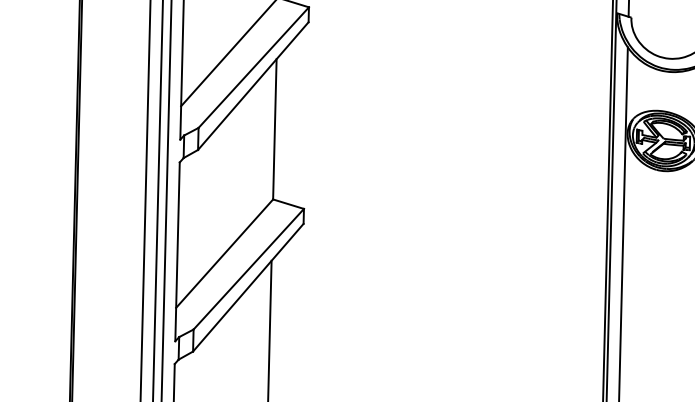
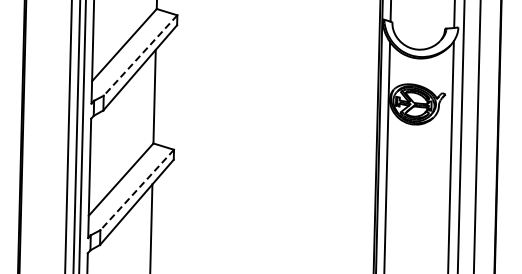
line: (253, 67) -> (140, 55), solid -> dashed
line: (249, 269) -> (137, 190), solid -> dashed

